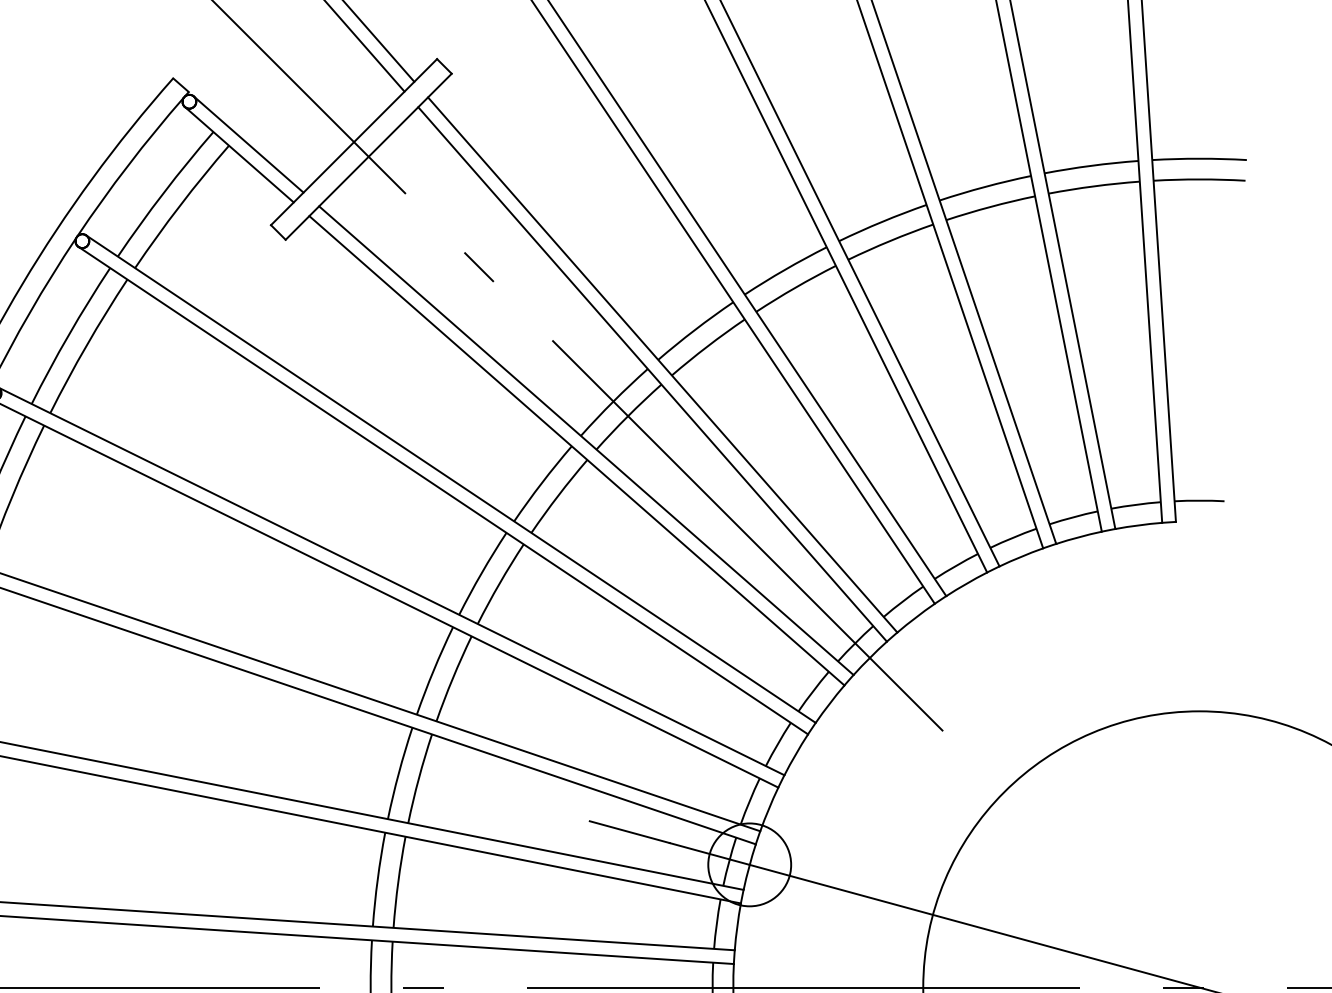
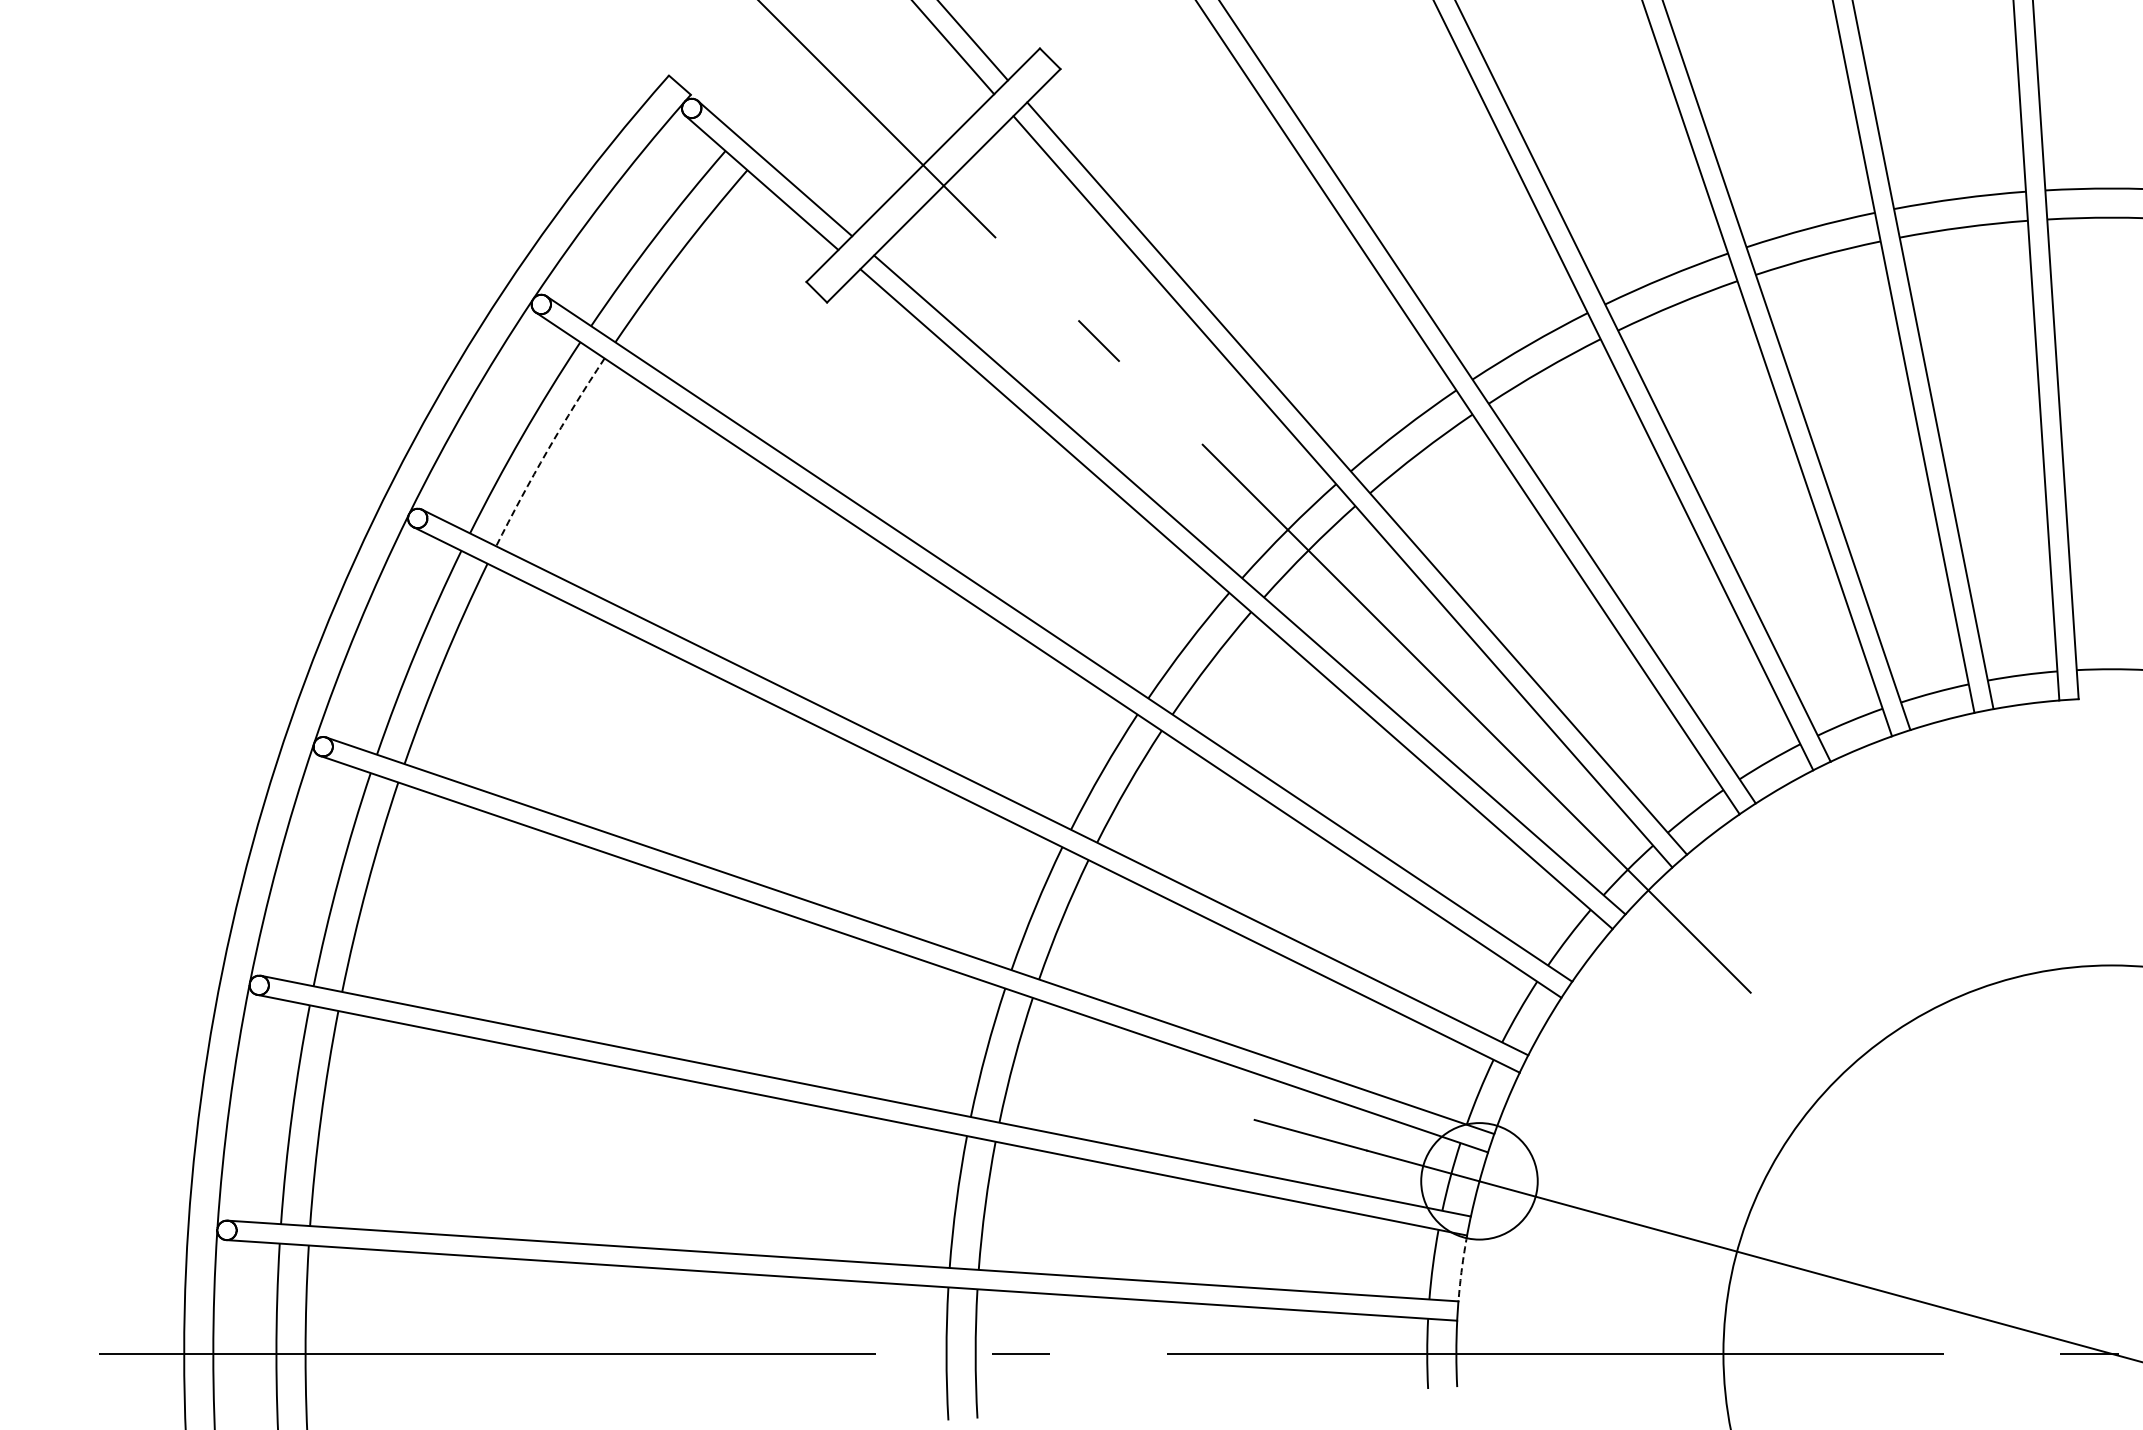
arc: (86, 345) -> (547, 450), solid -> dashed
arc: (736, 926) -> (1461, 1268), solid -> dashed

